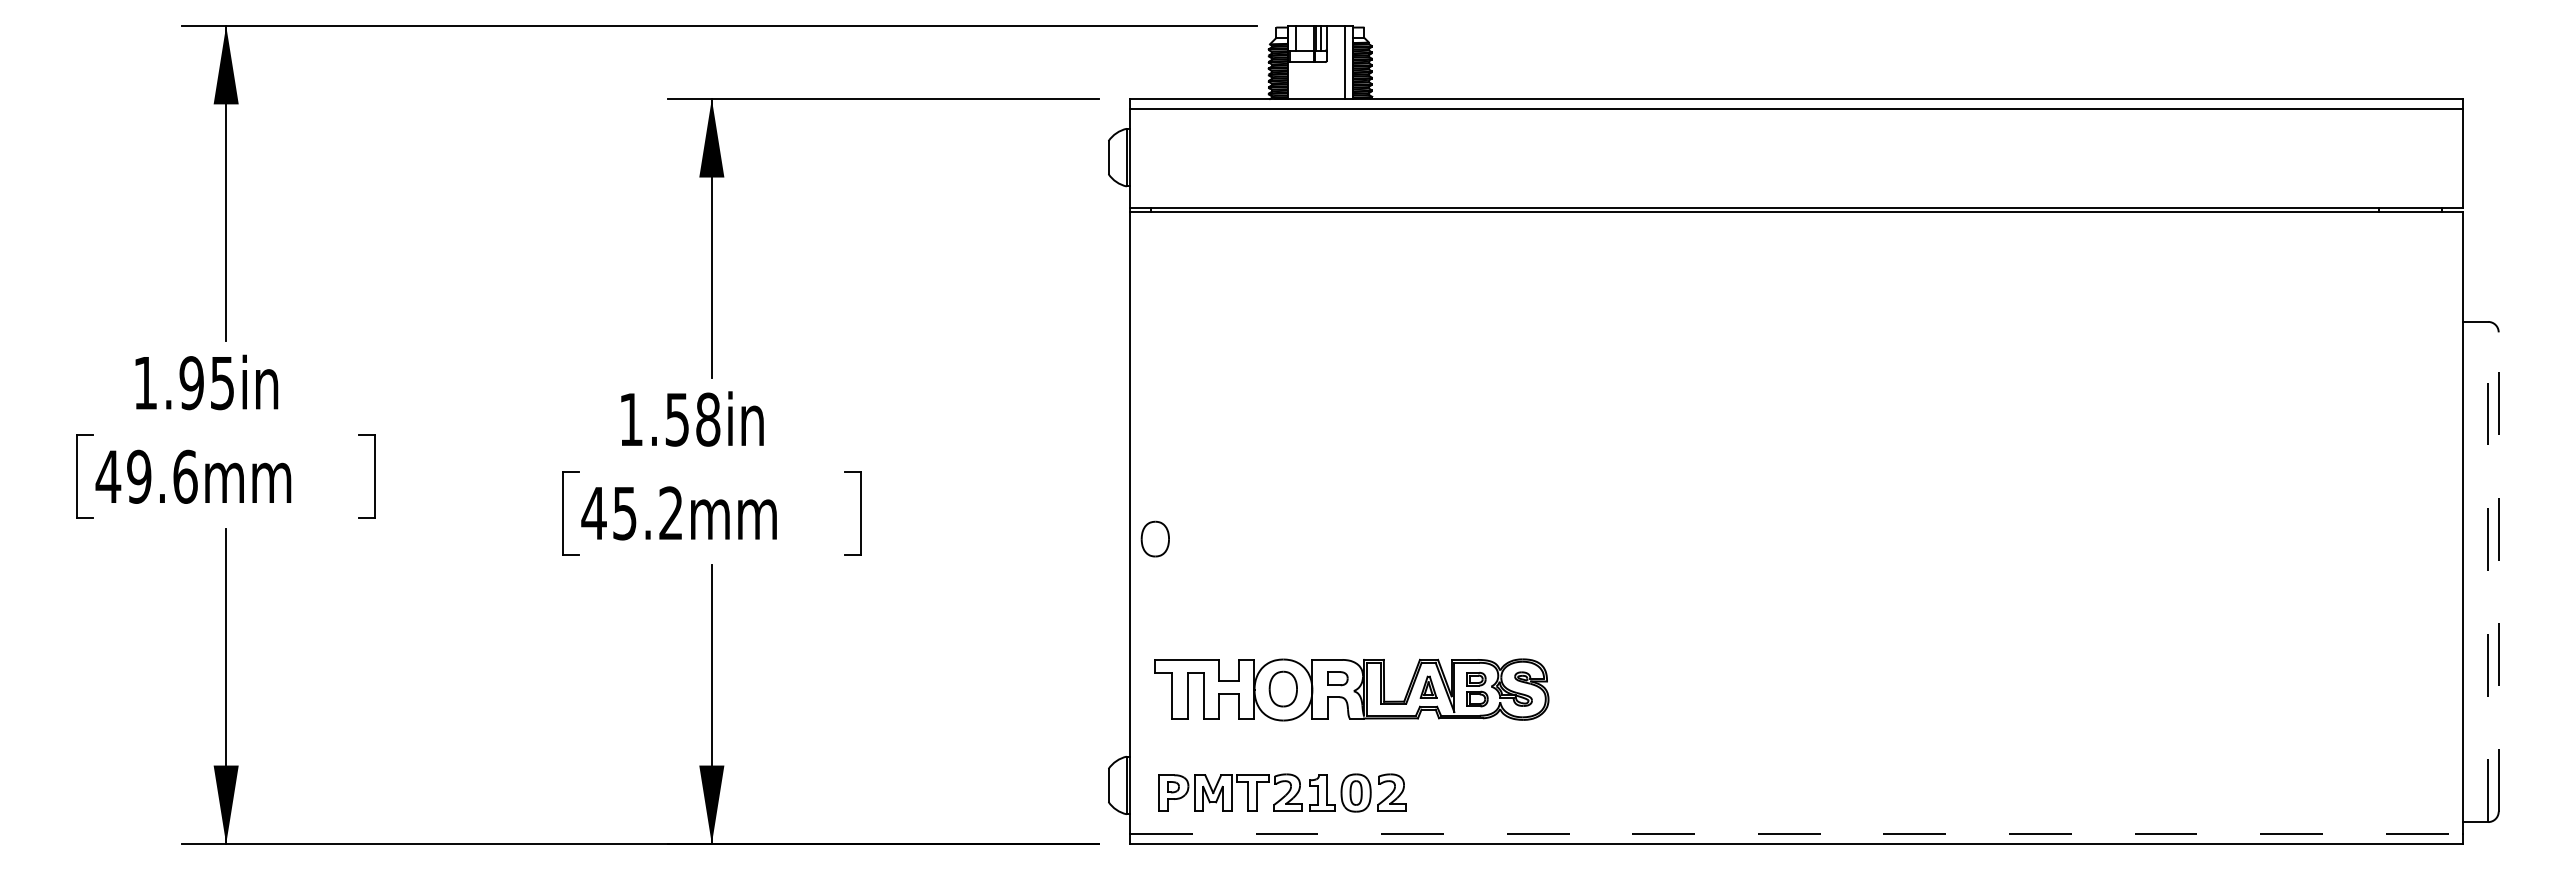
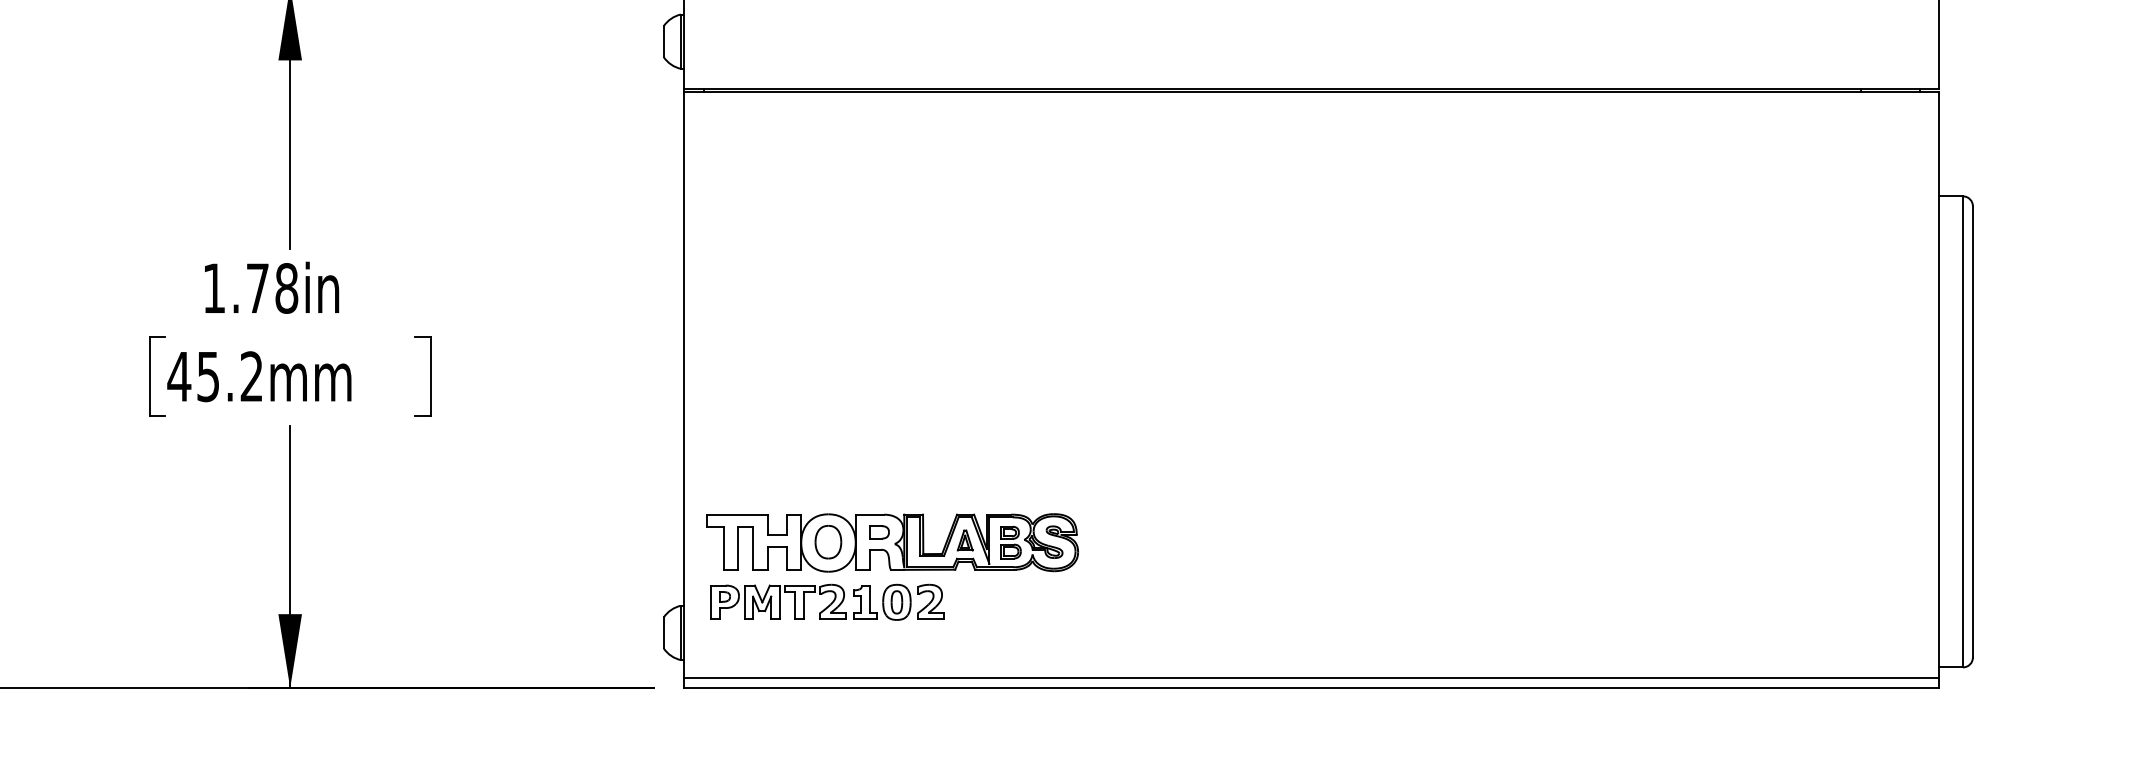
text: (676, 419) -> (256, 288), 1.58in -> 1.78in
part: (1154, 538) -> (707, 400), removed
line: (2488, 571) -> (1963, 431), dashed -> solid
line: (2498, 572) -> (1972, 432), dashed -> solid
part: (1282, 792) -> (827, 601), moved
line: (1796, 833) -> (1311, 678), dashed -> solid

